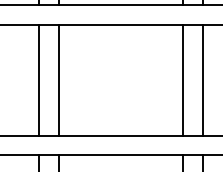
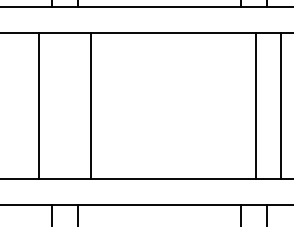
line: (39, 79) -> (38, 104), moved
line: (58, 79) -> (90, 104), moved
line: (183, 79) -> (256, 104), moved
line: (202, 79) -> (280, 104), moved

